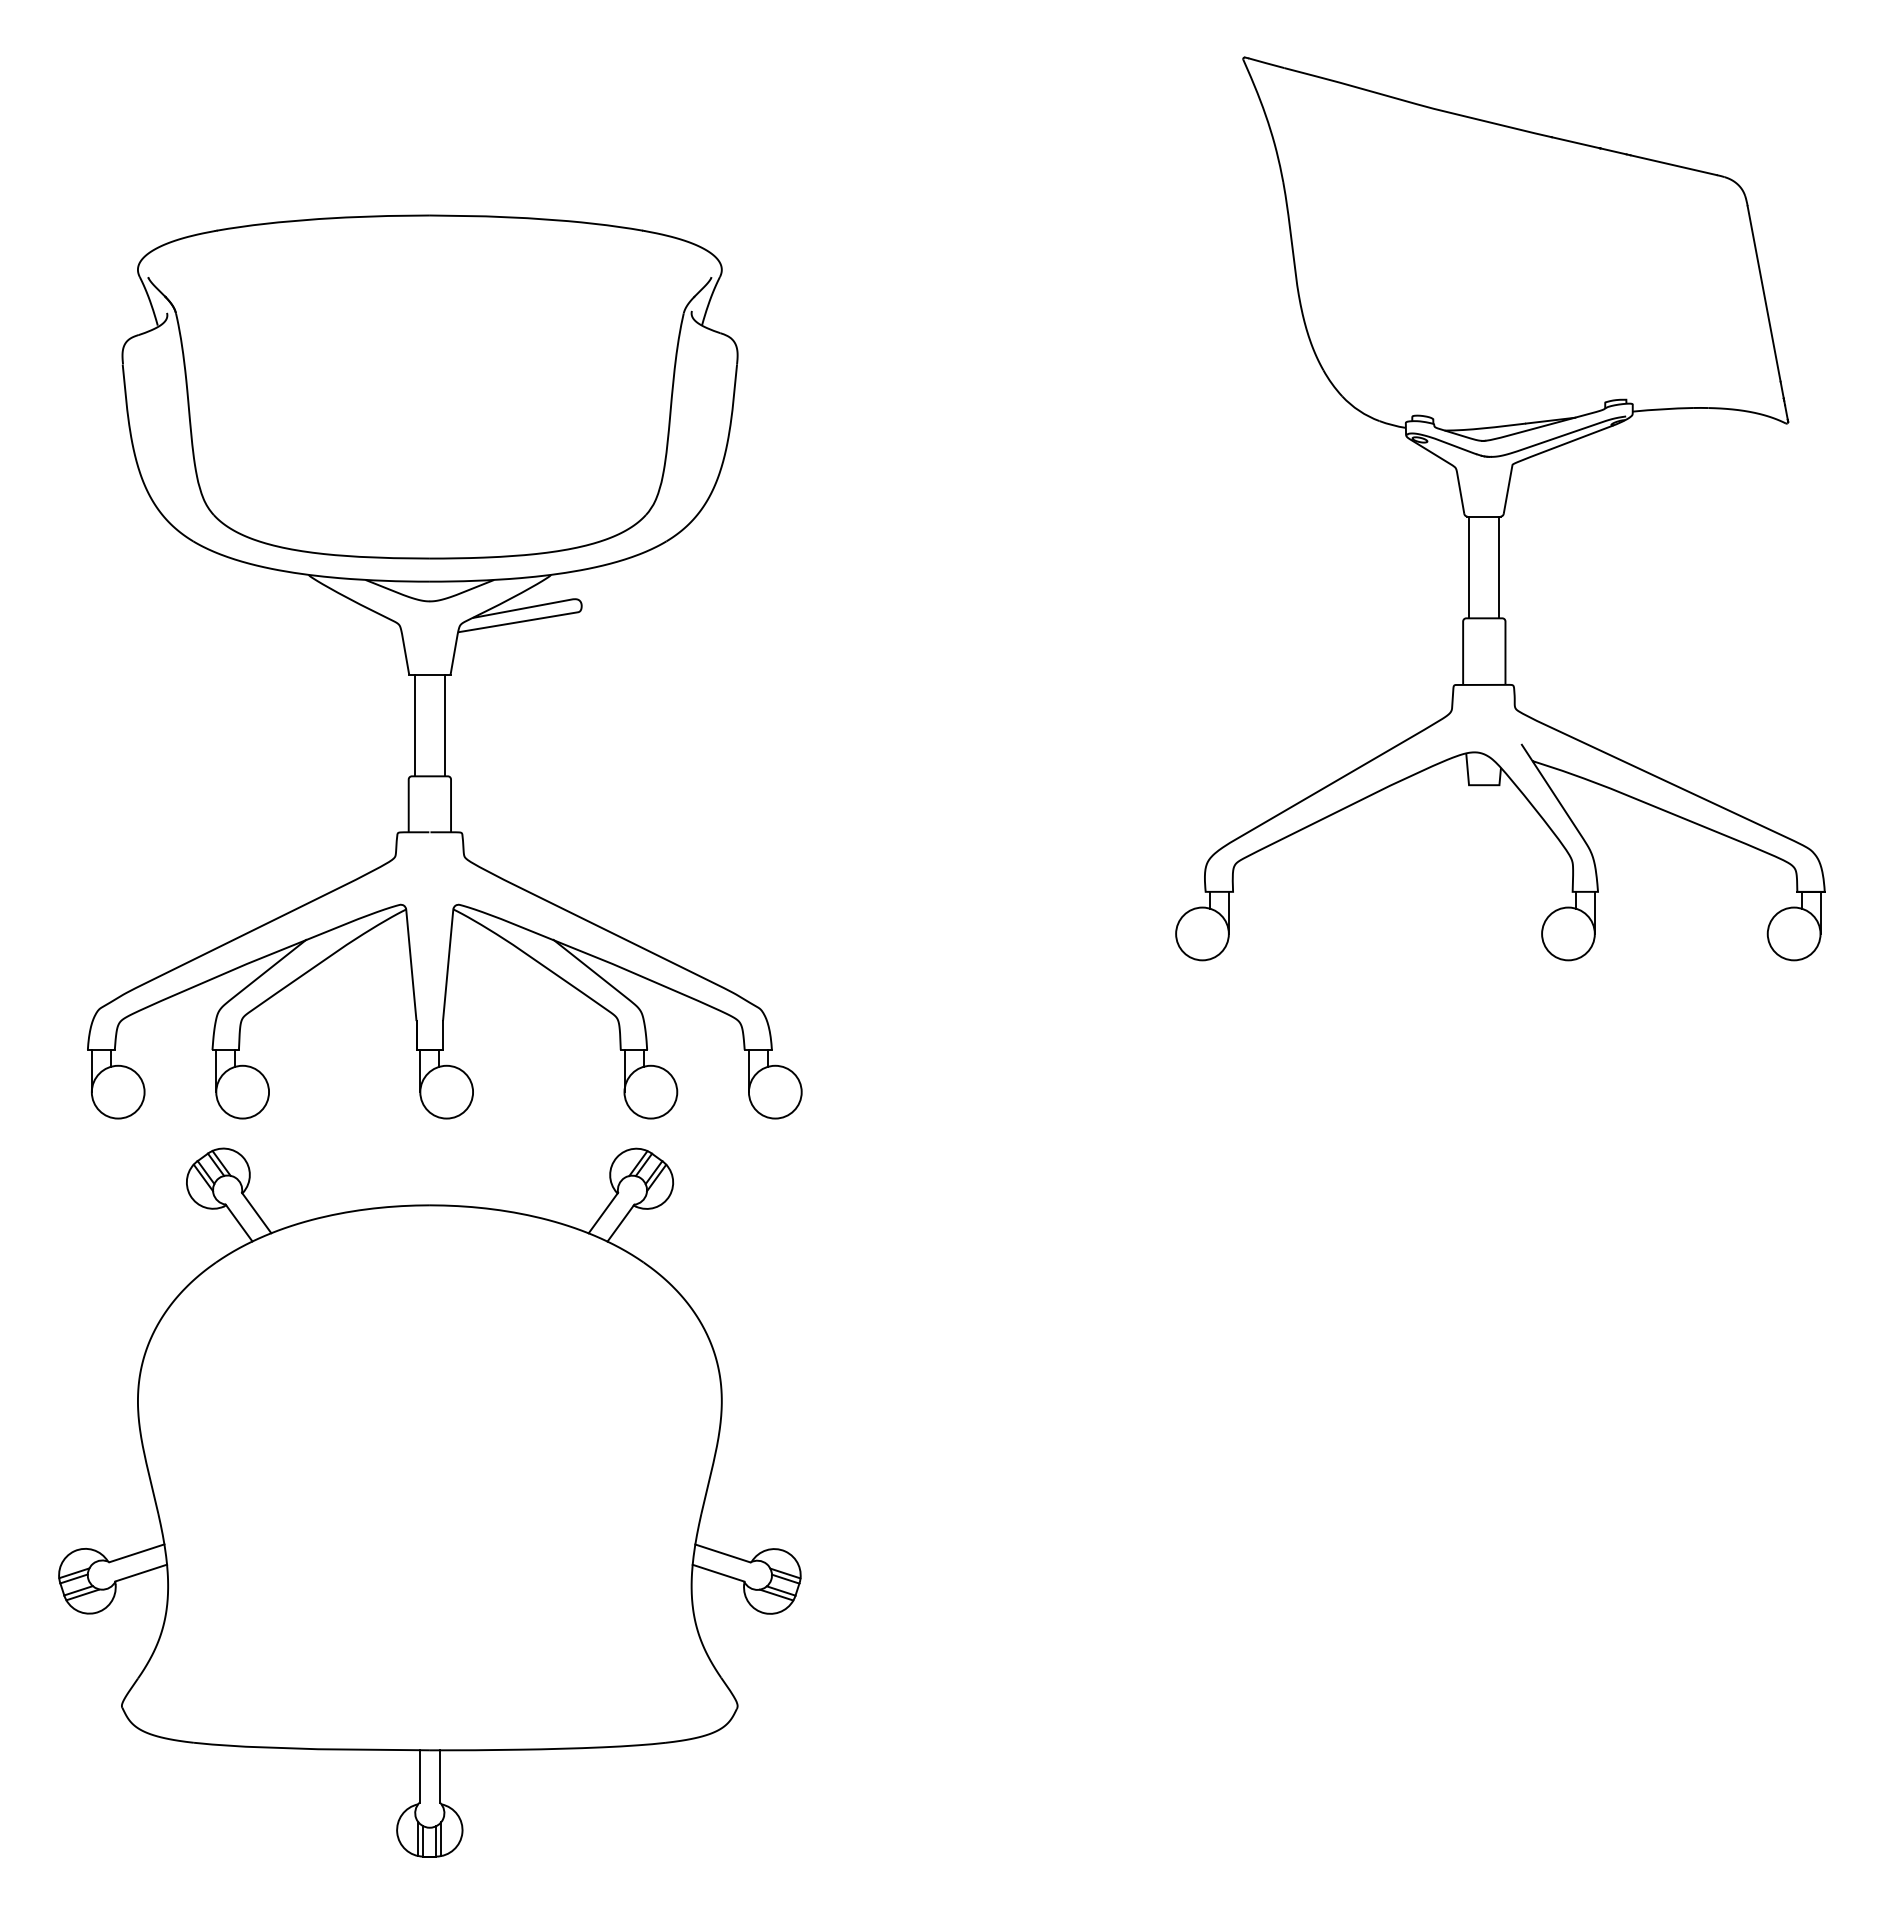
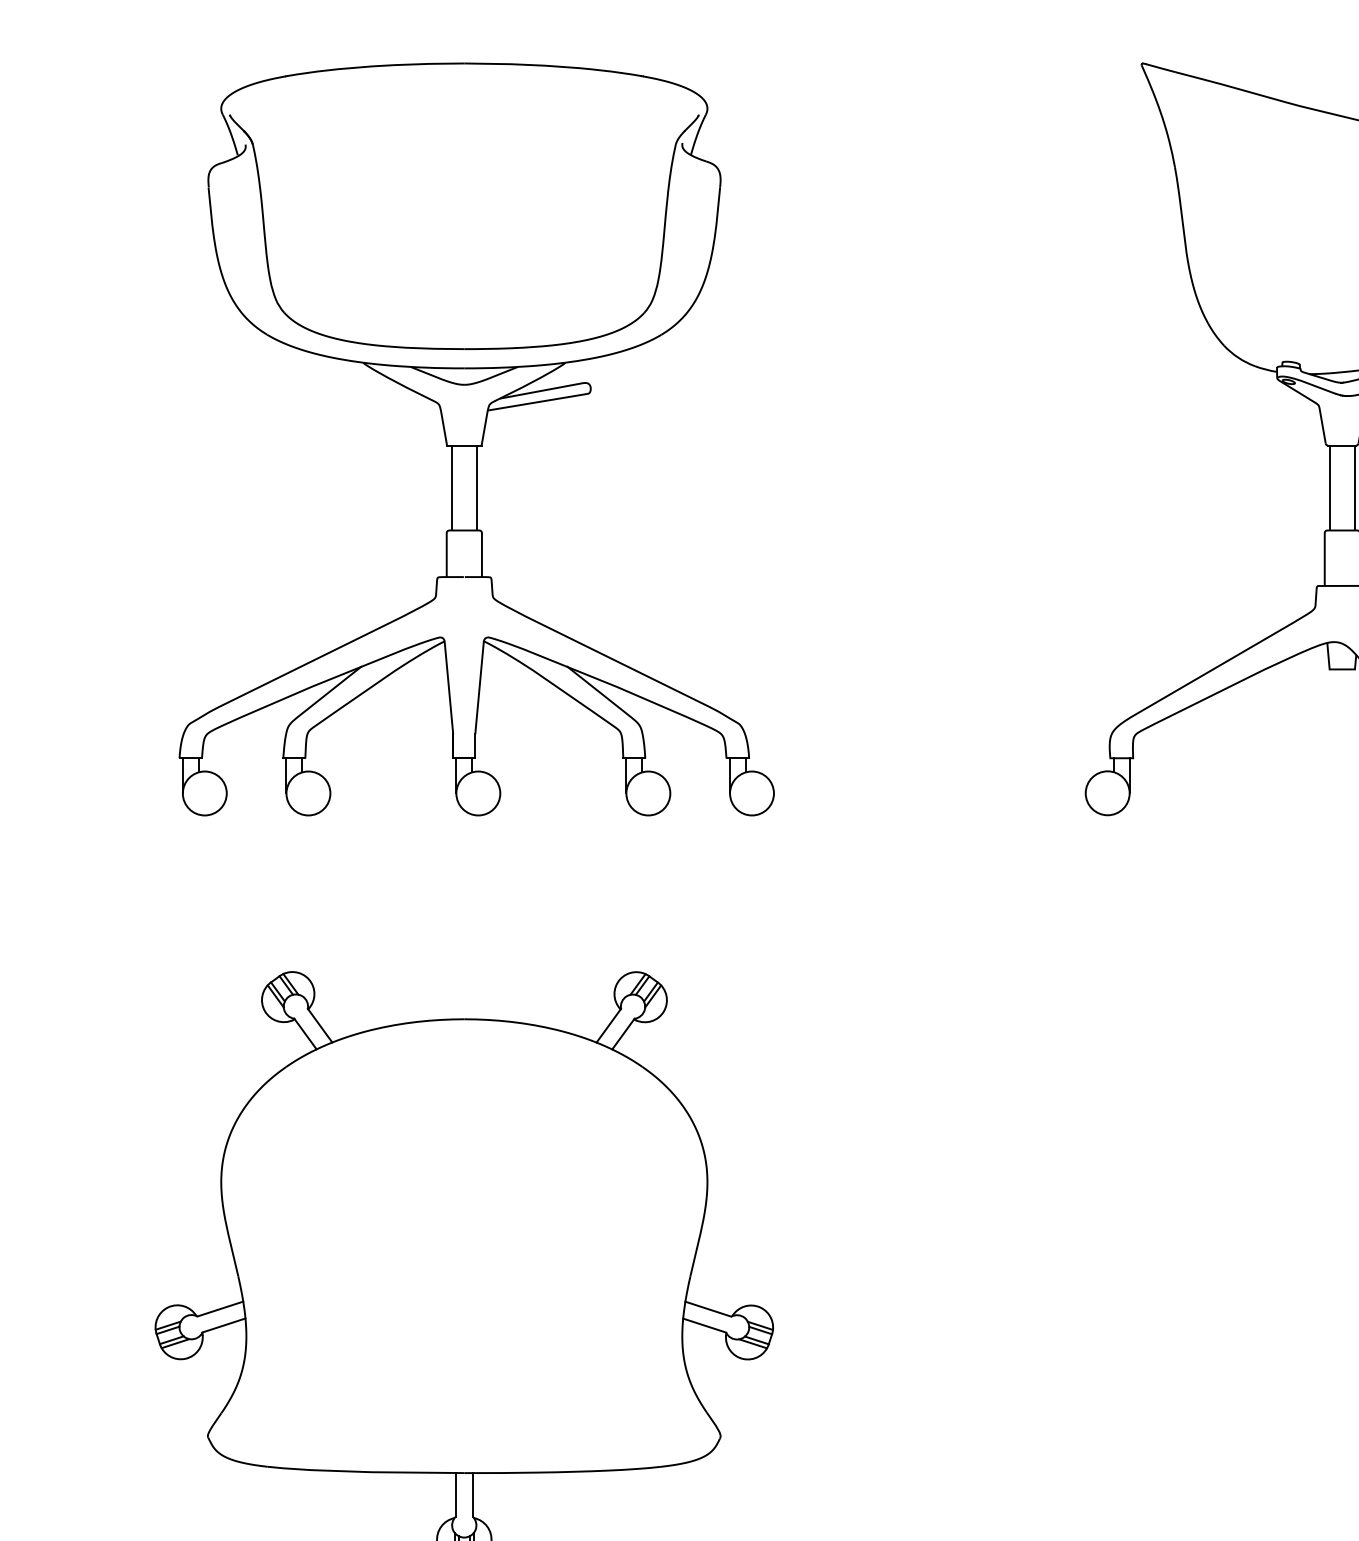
part: (444, 666) -> (476, 439), moved

